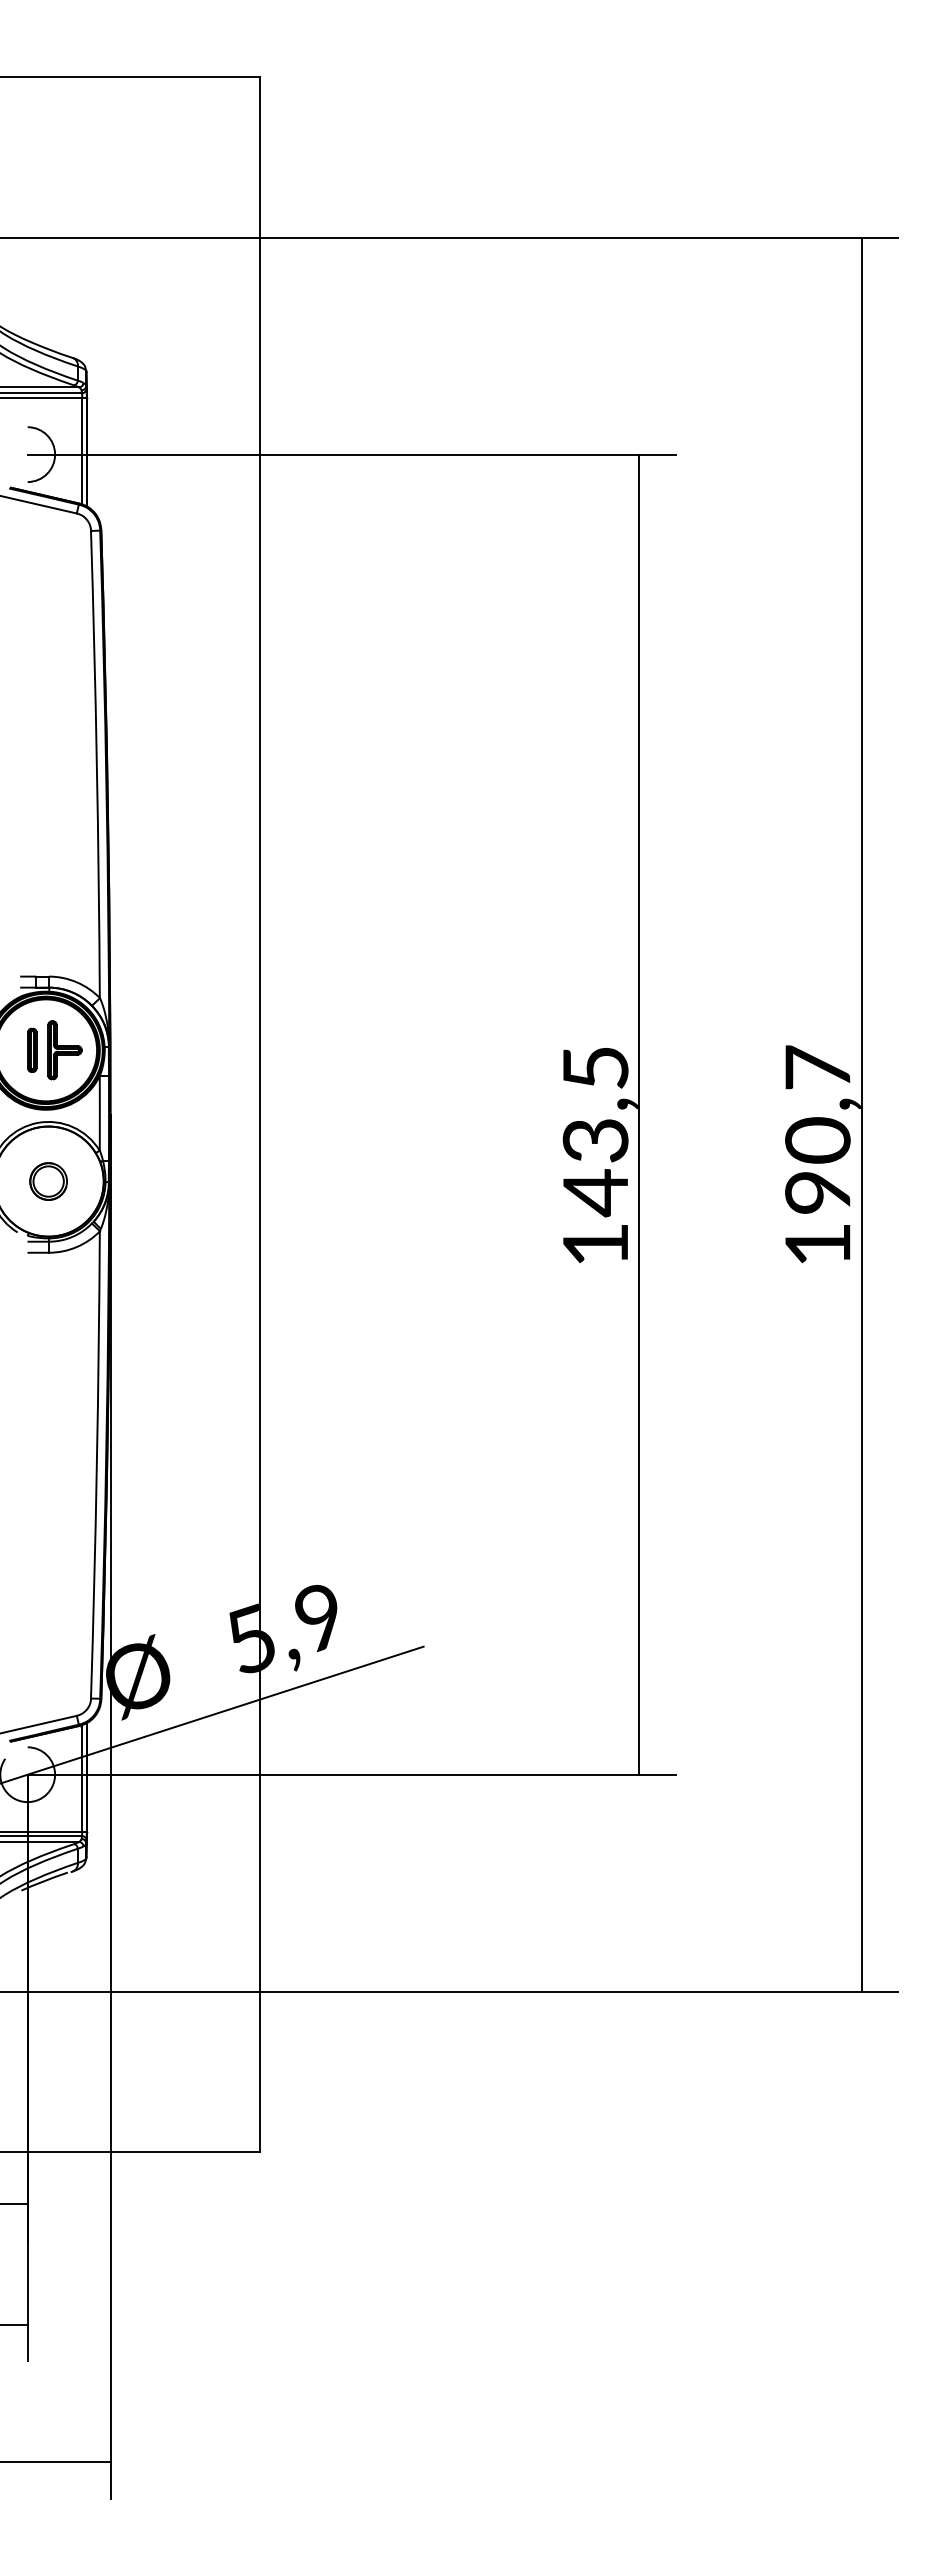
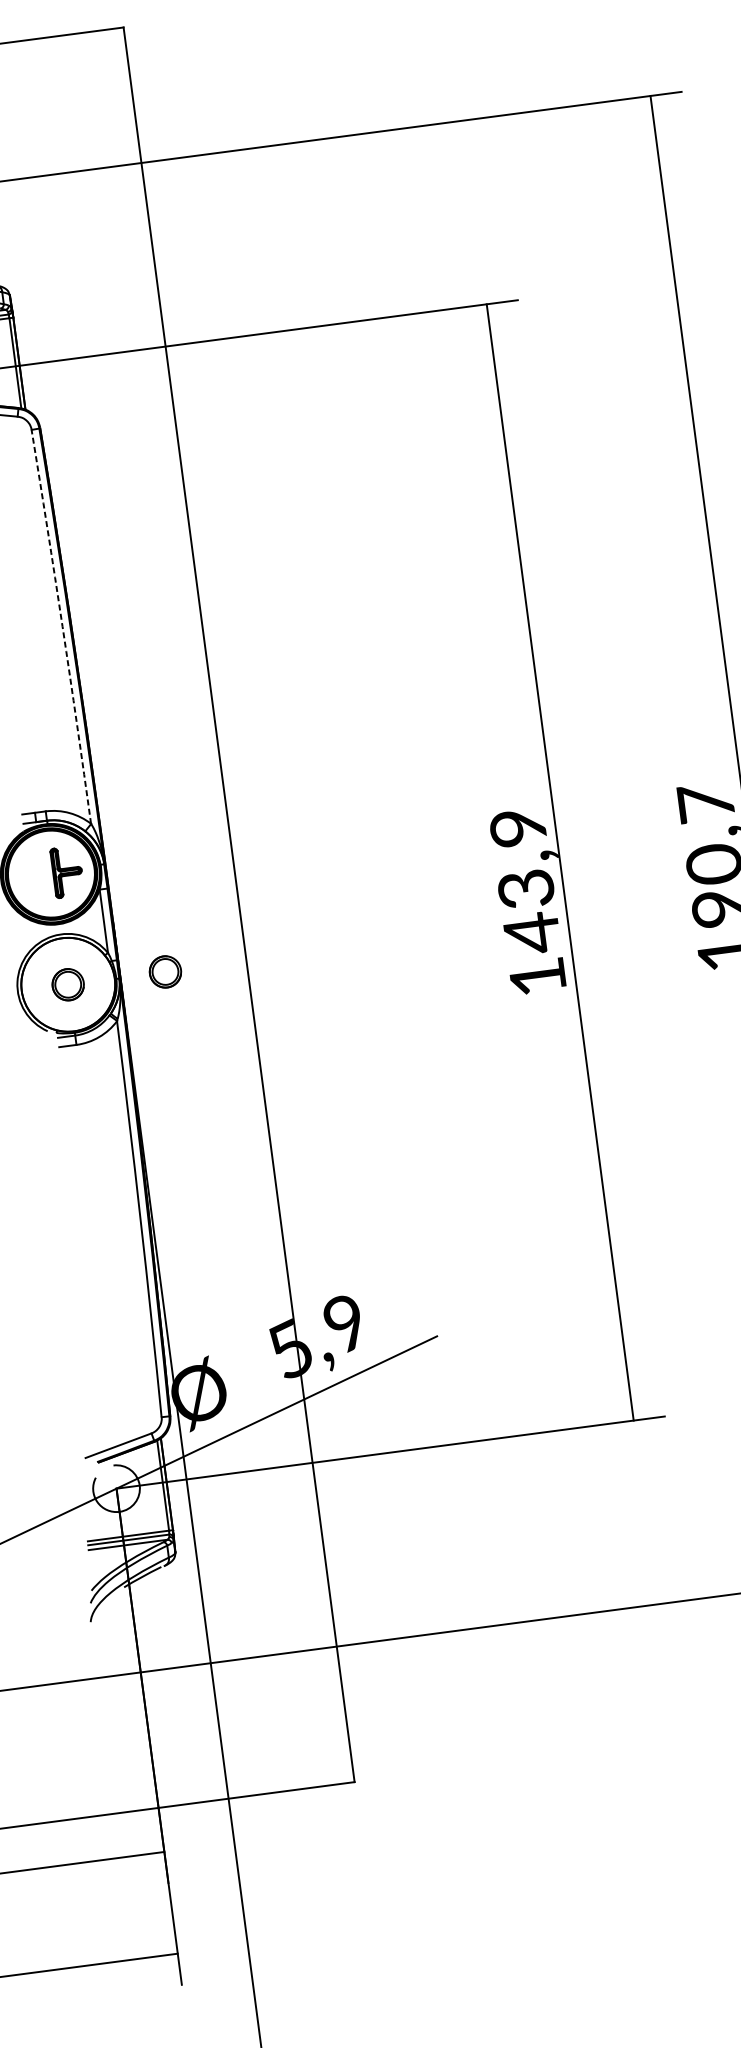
arc: (96, 764) -> (62, 626), solid -> dashed
part: (32, 1049) -> (39, 874), removed
text: (595, 1068) -> (518, 828), 143,5 -> 143,9
part: (163, 1181) -> (165, 971), added

